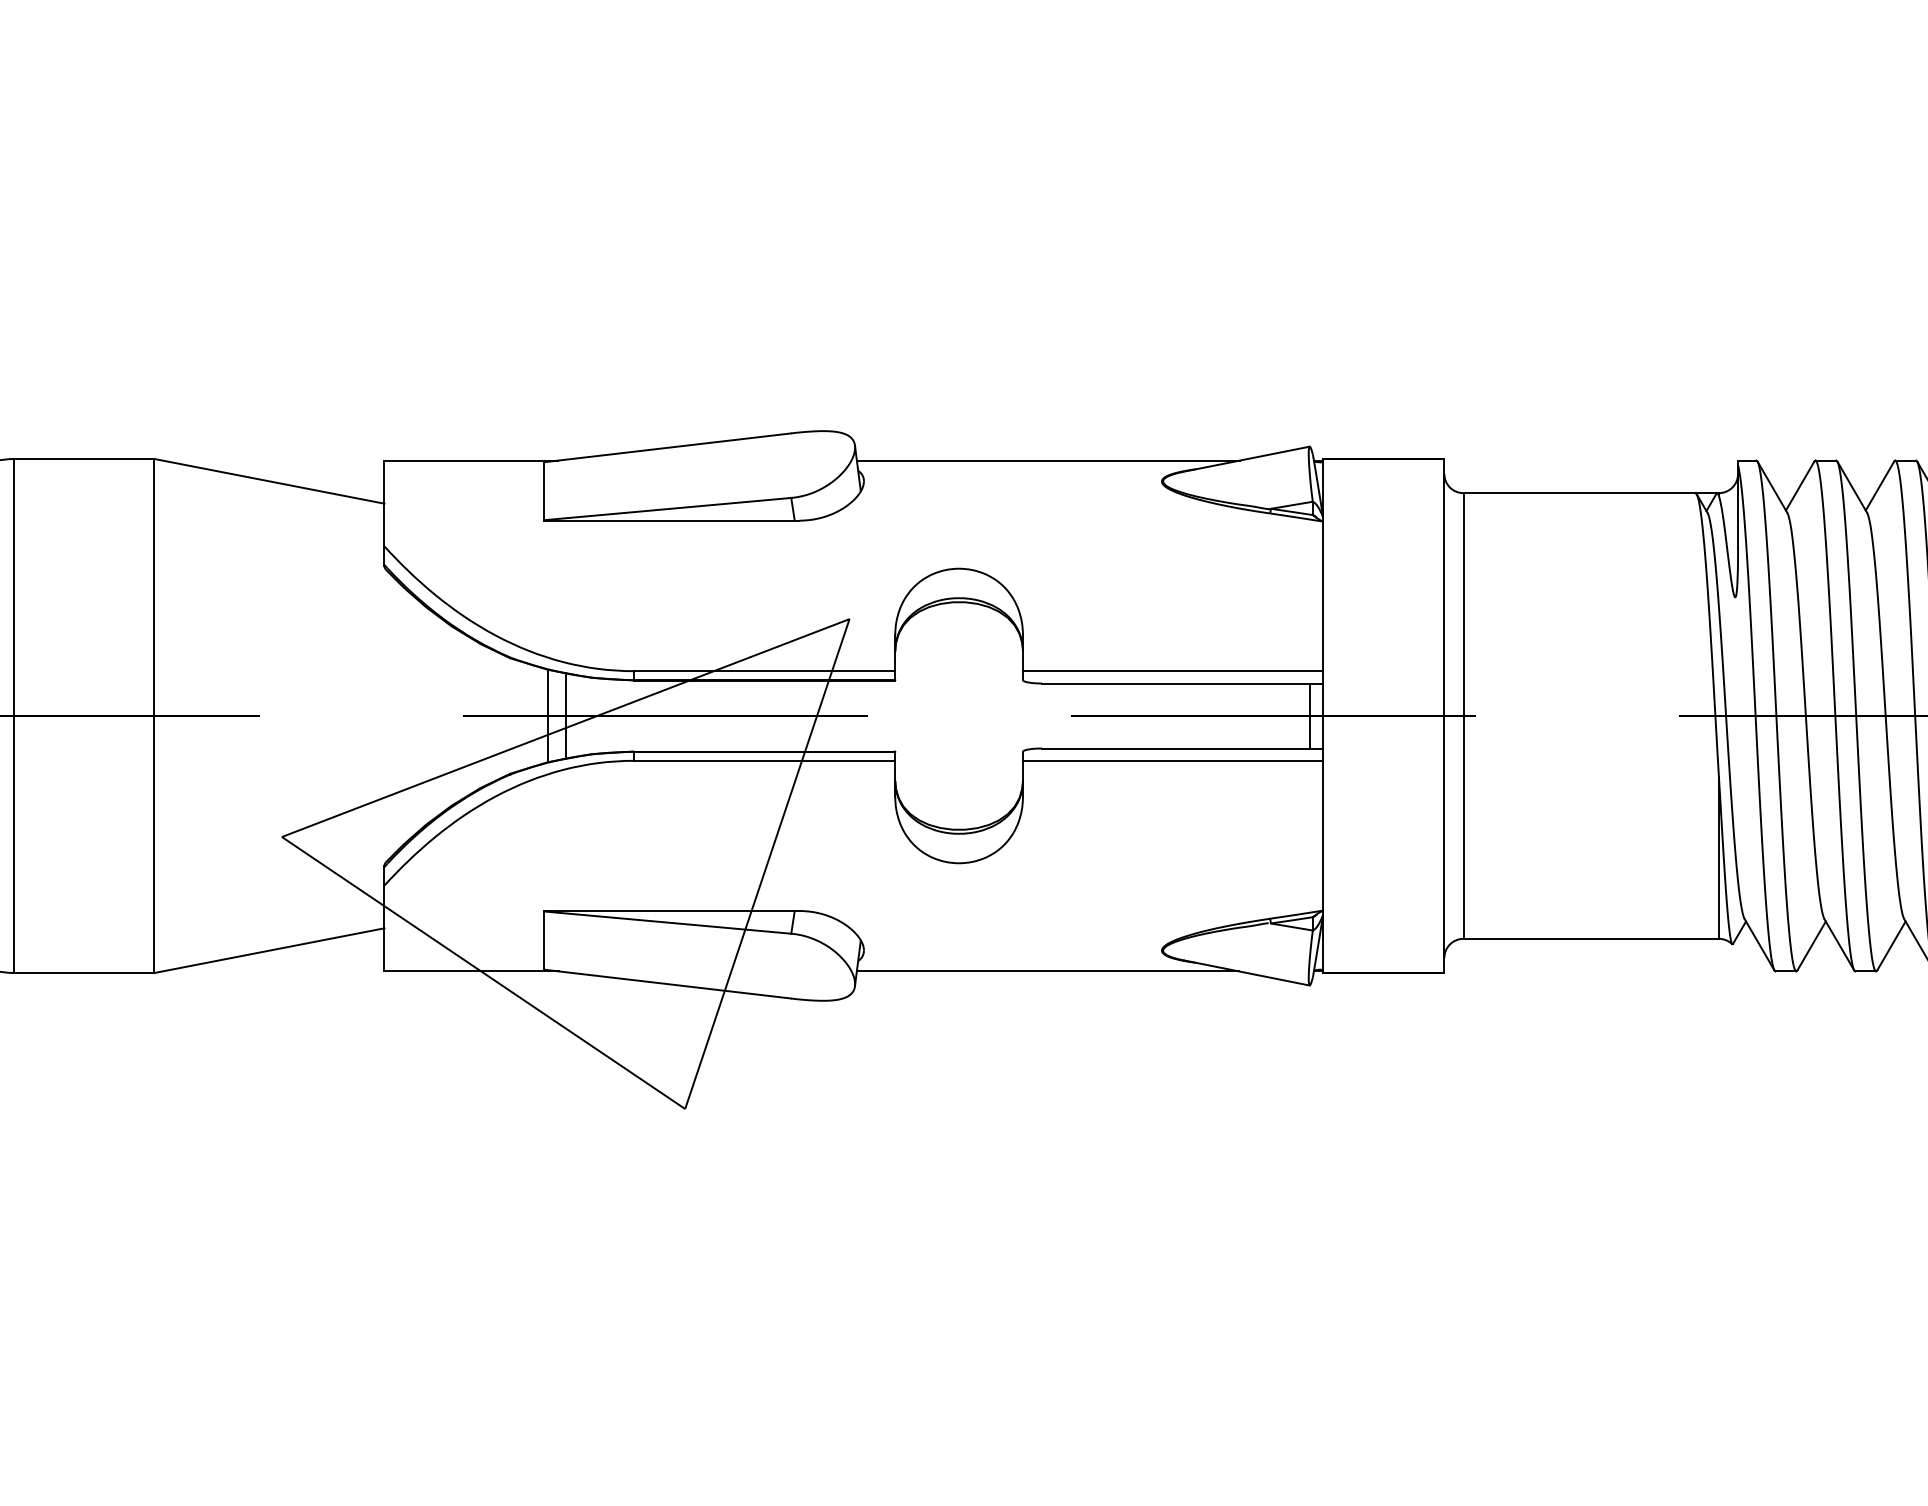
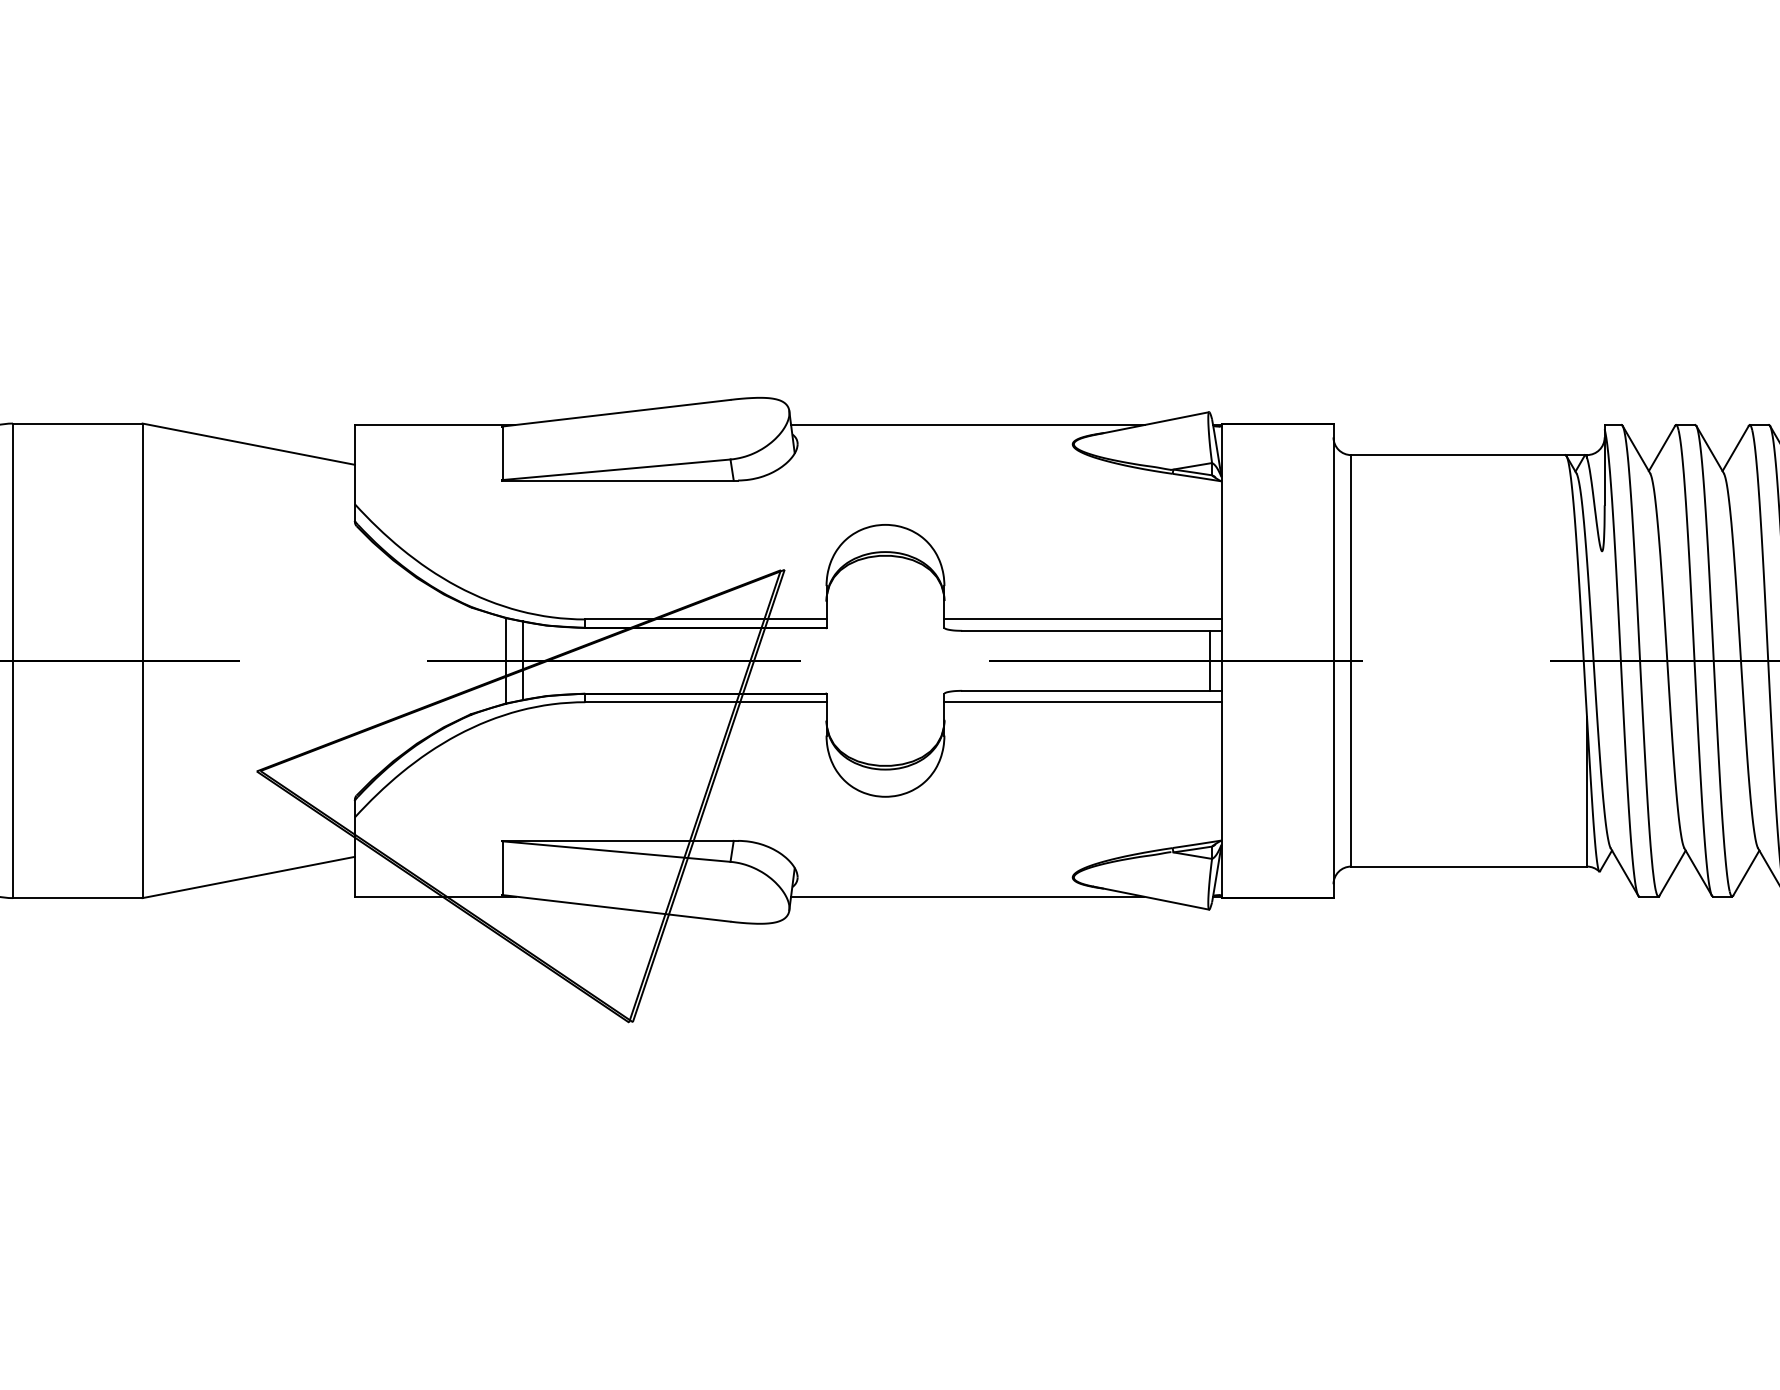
hatch: (565, 861) -> (522, 795), added

